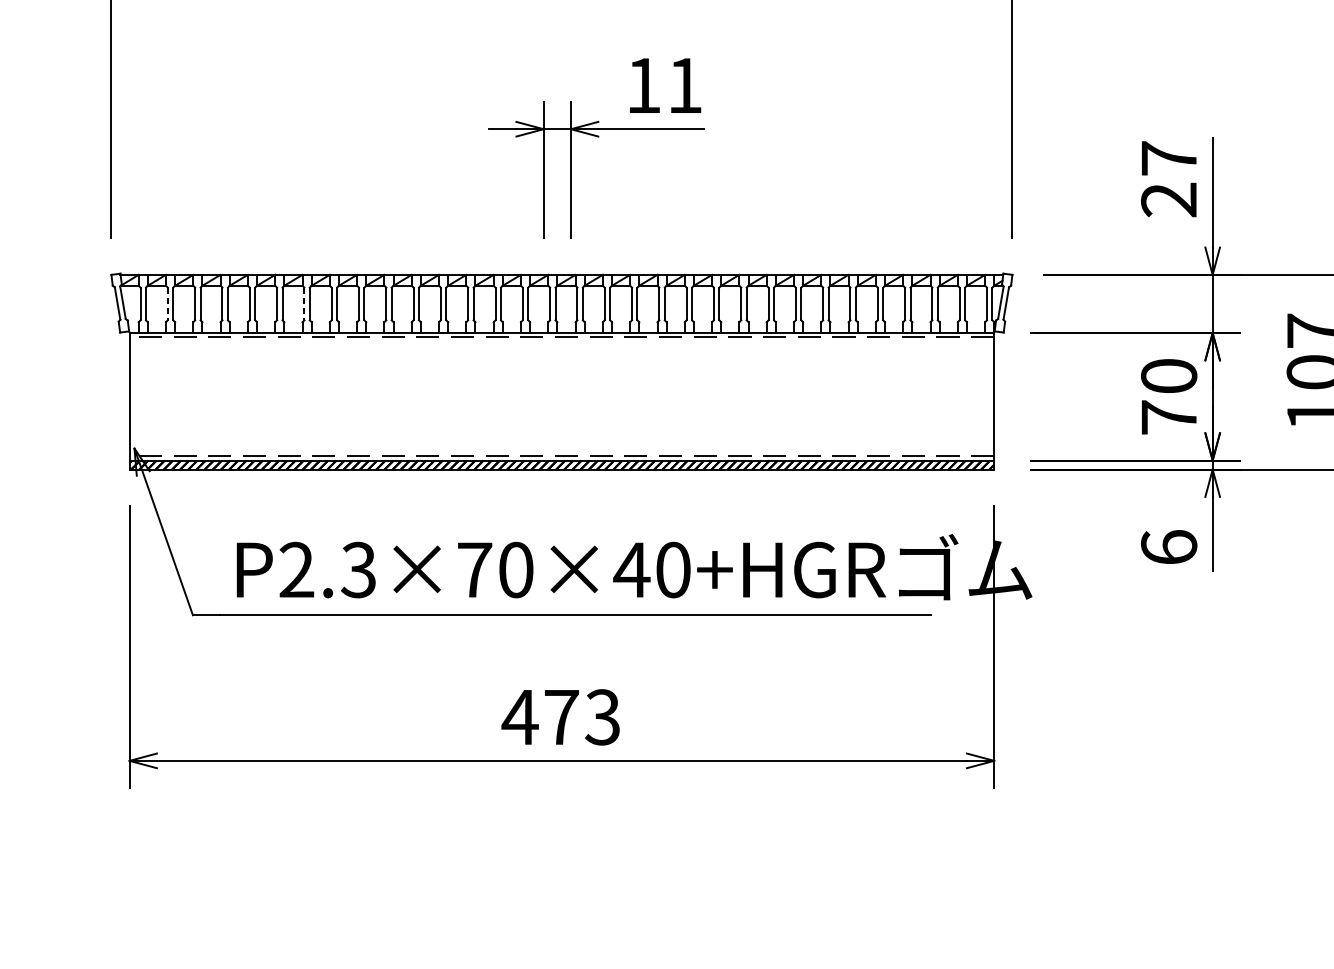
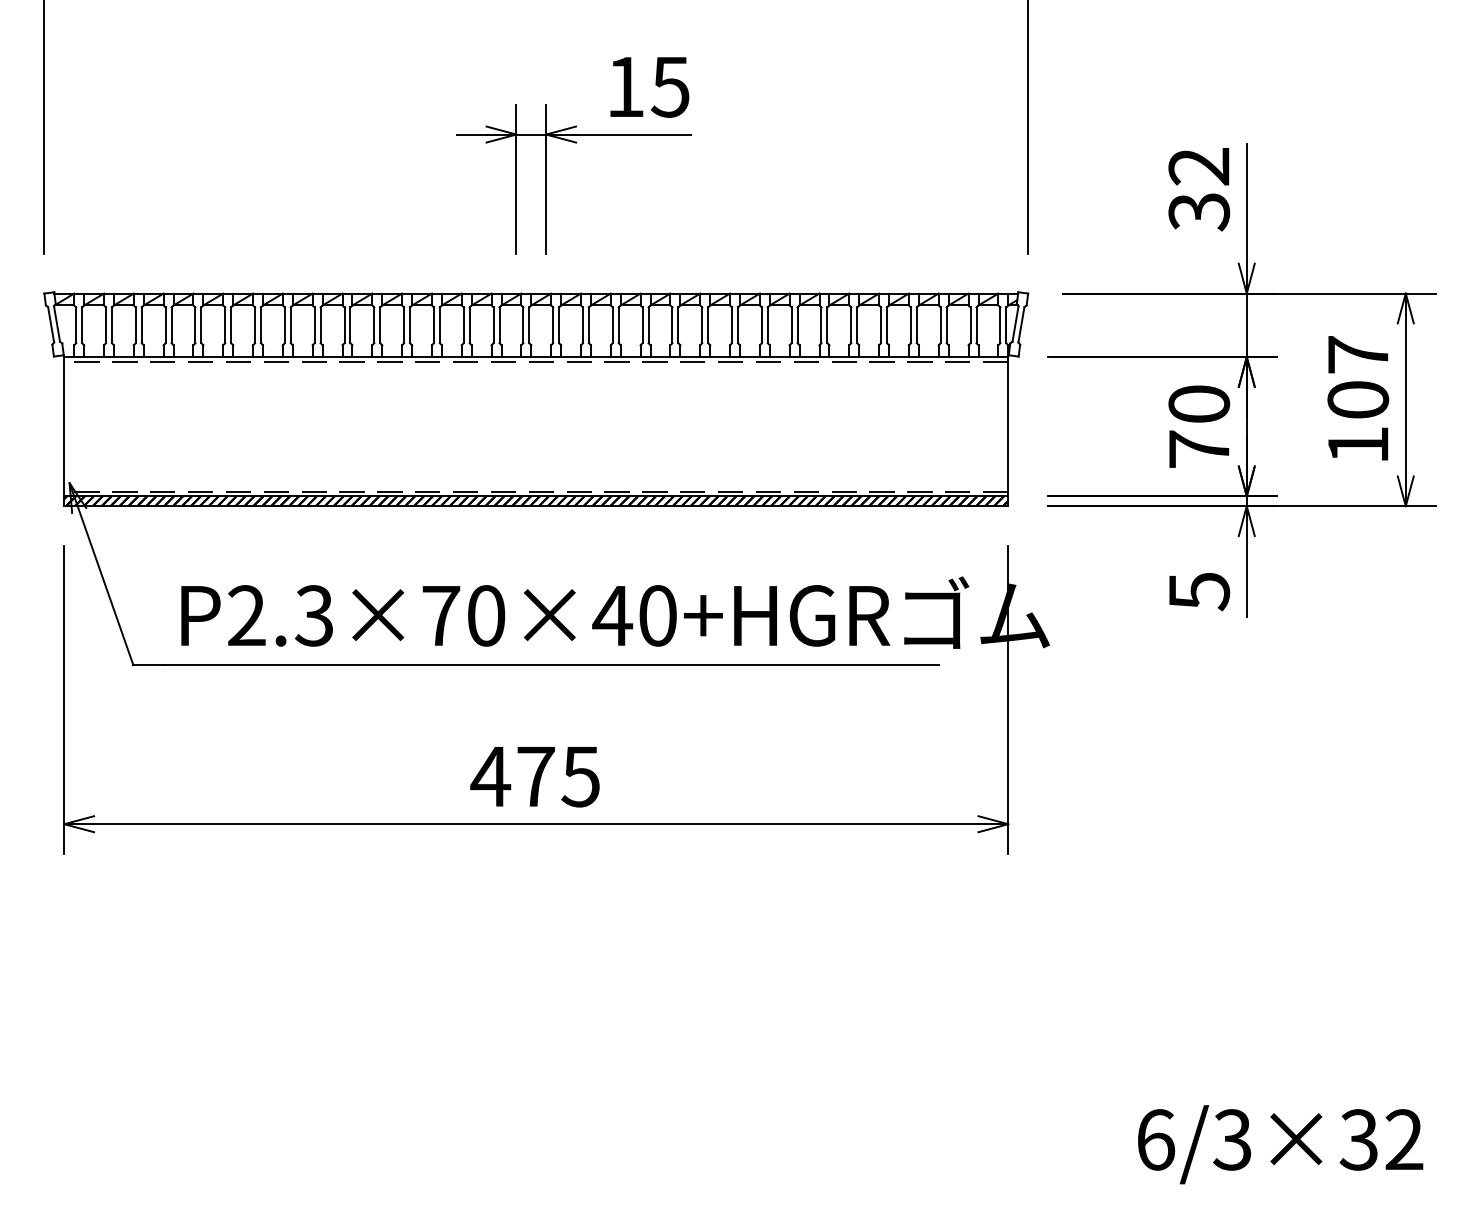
text: (684, 86) -> (670, 87), 11 -> 15
text: (1169, 179) -> (1199, 189), 27 -> 32
line: (168, 304) -> (106, 325), dashed -> solid
line: (304, 304) -> (255, 325), dashed -> solid
text: (1169, 547) -> (1199, 591), 6 -> 5
text: (602, 717) -> (580, 776), 473 -> 475

